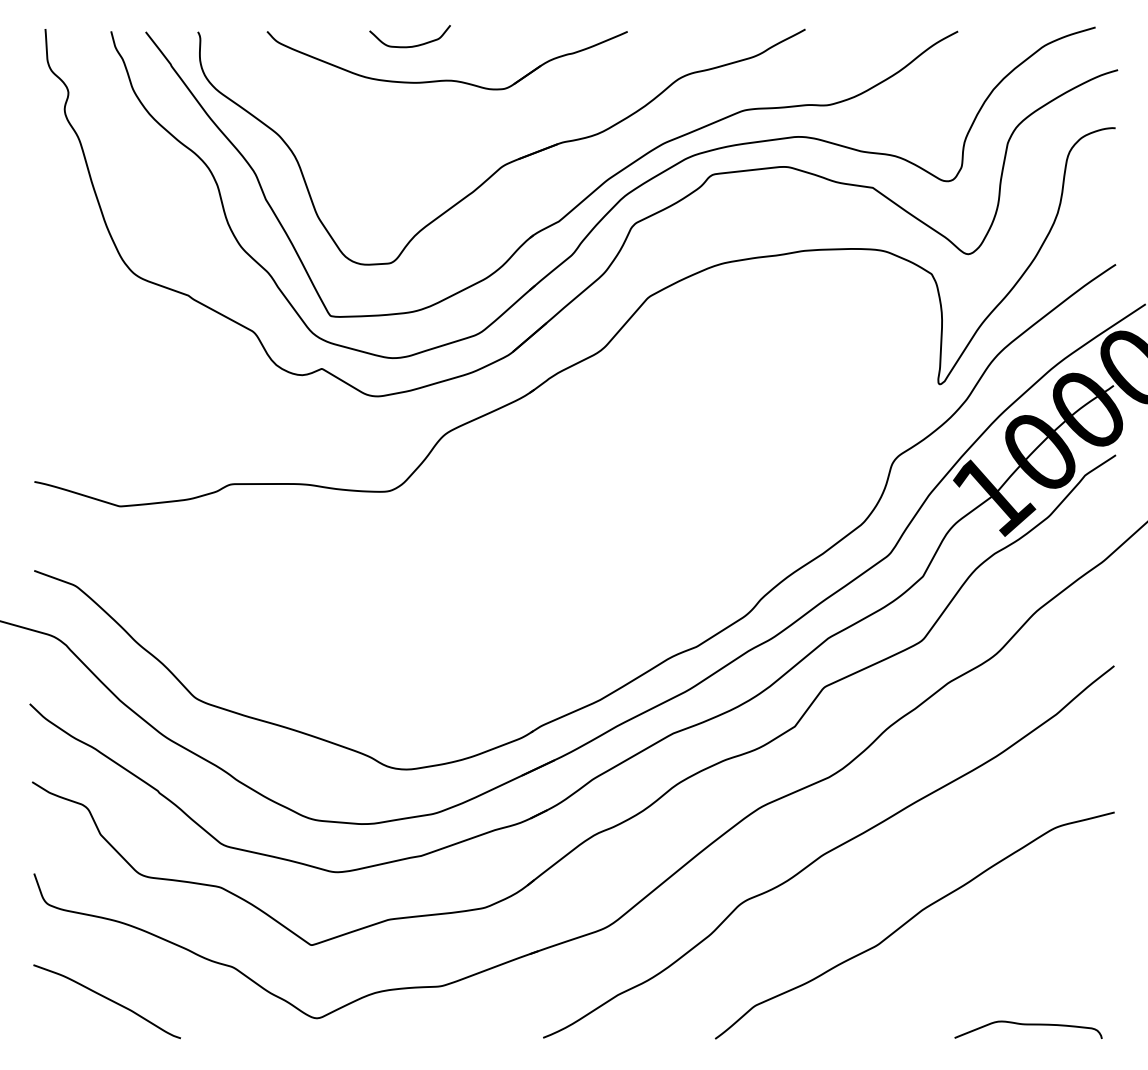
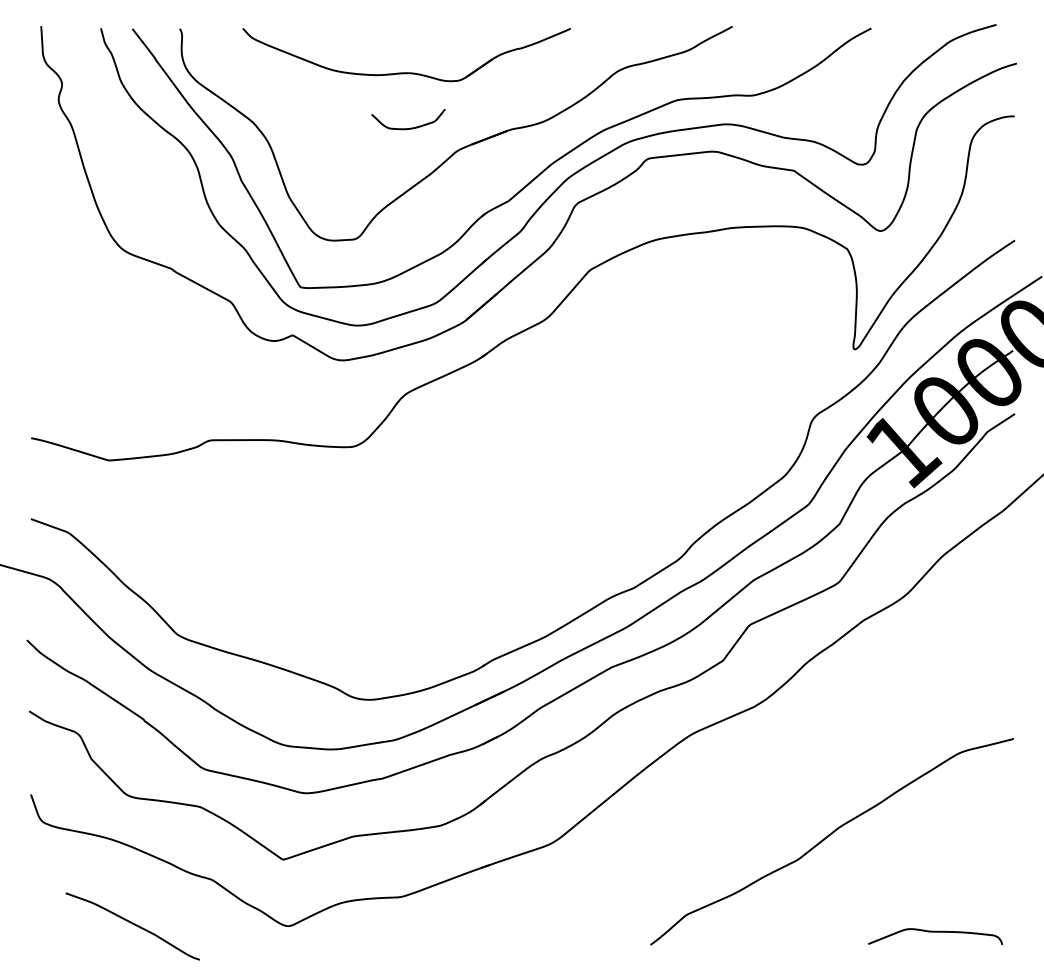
curve: (412, 45) -> (410, 127), moved
curve: (828, 851) -> (753, 774), removed
curve: (107, 999) -> (133, 924), moved

